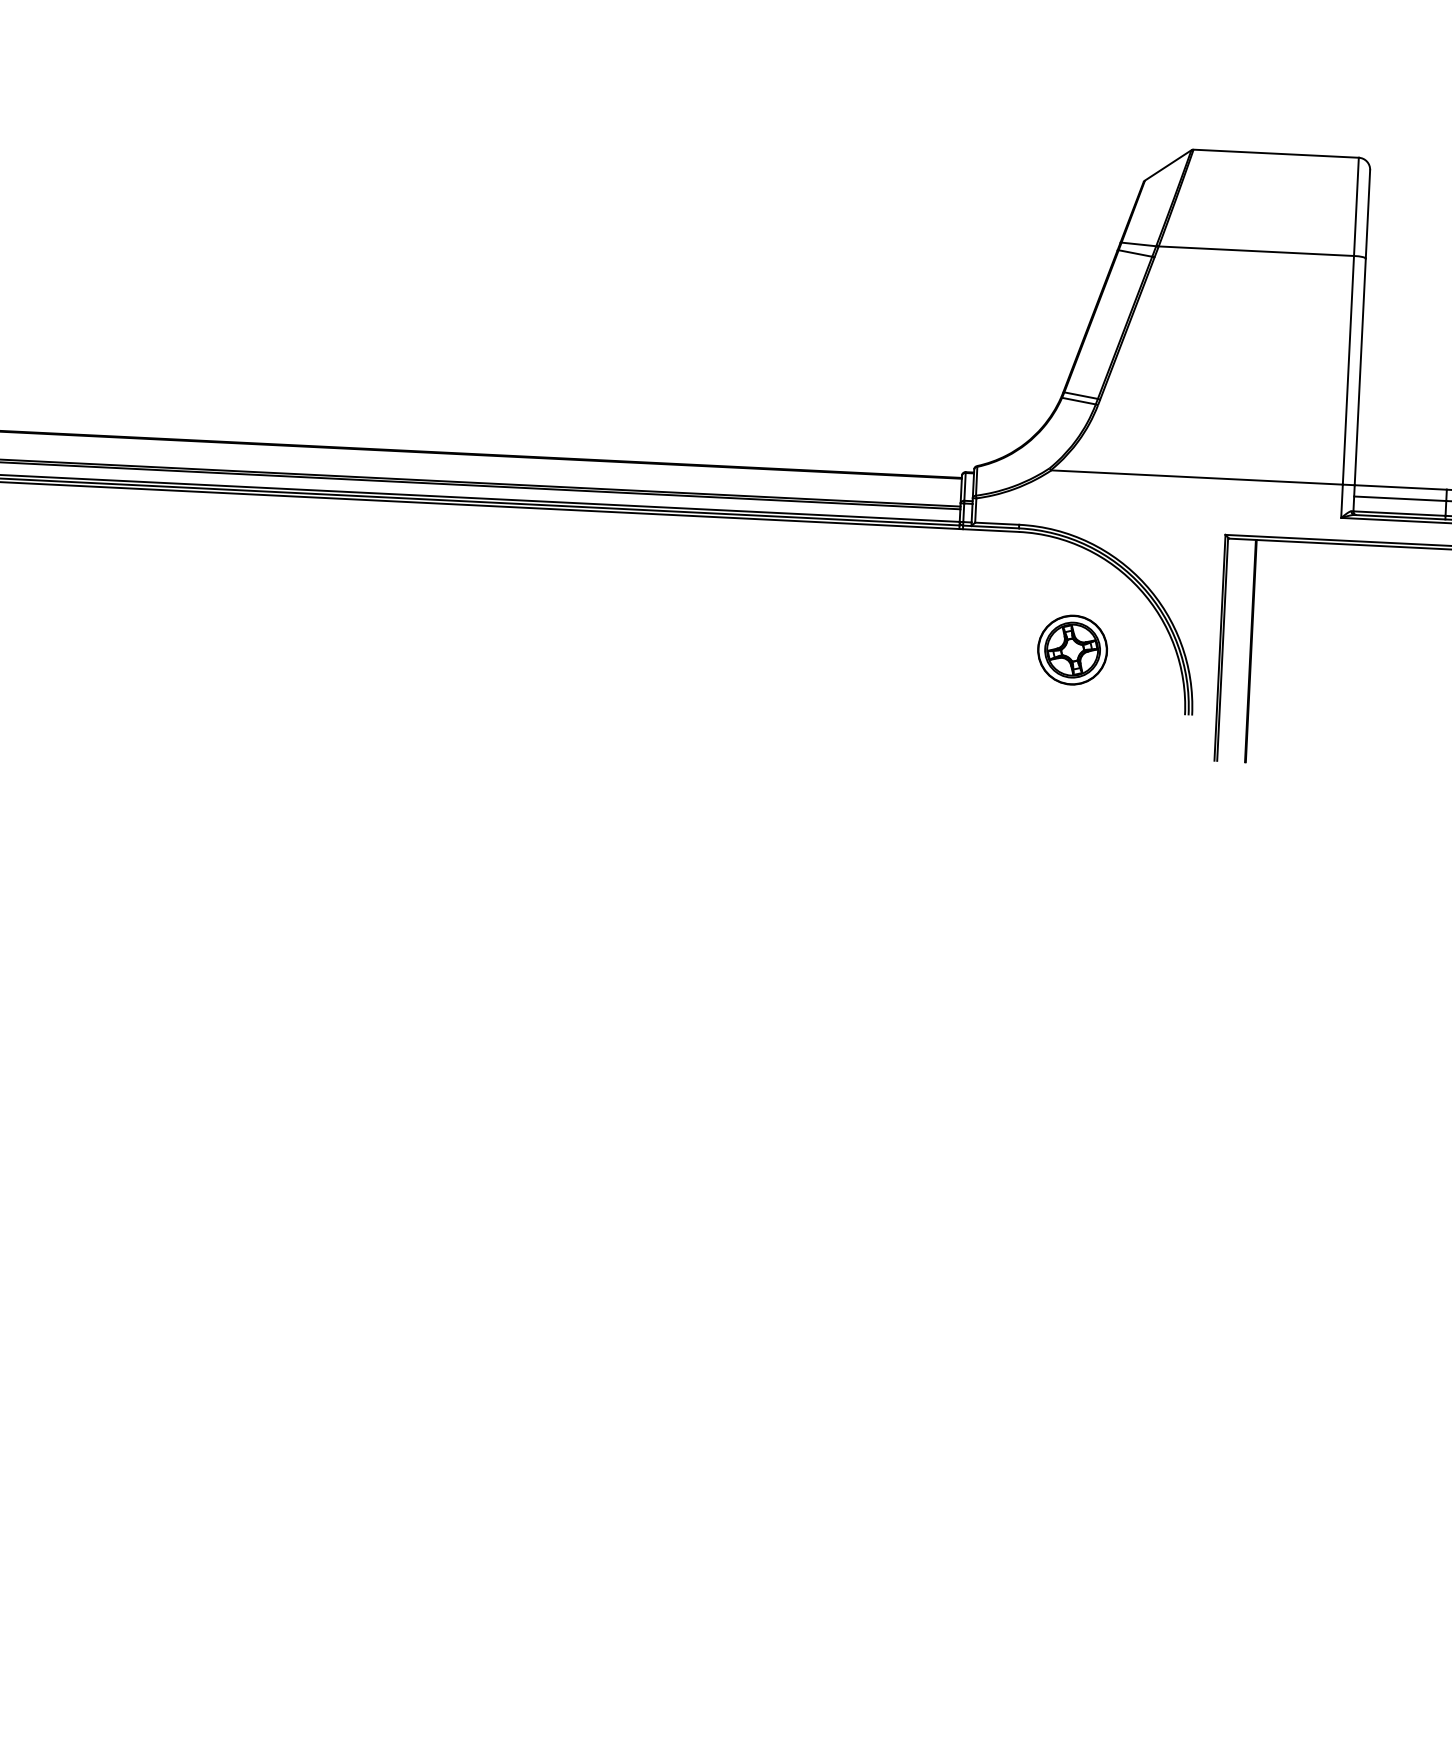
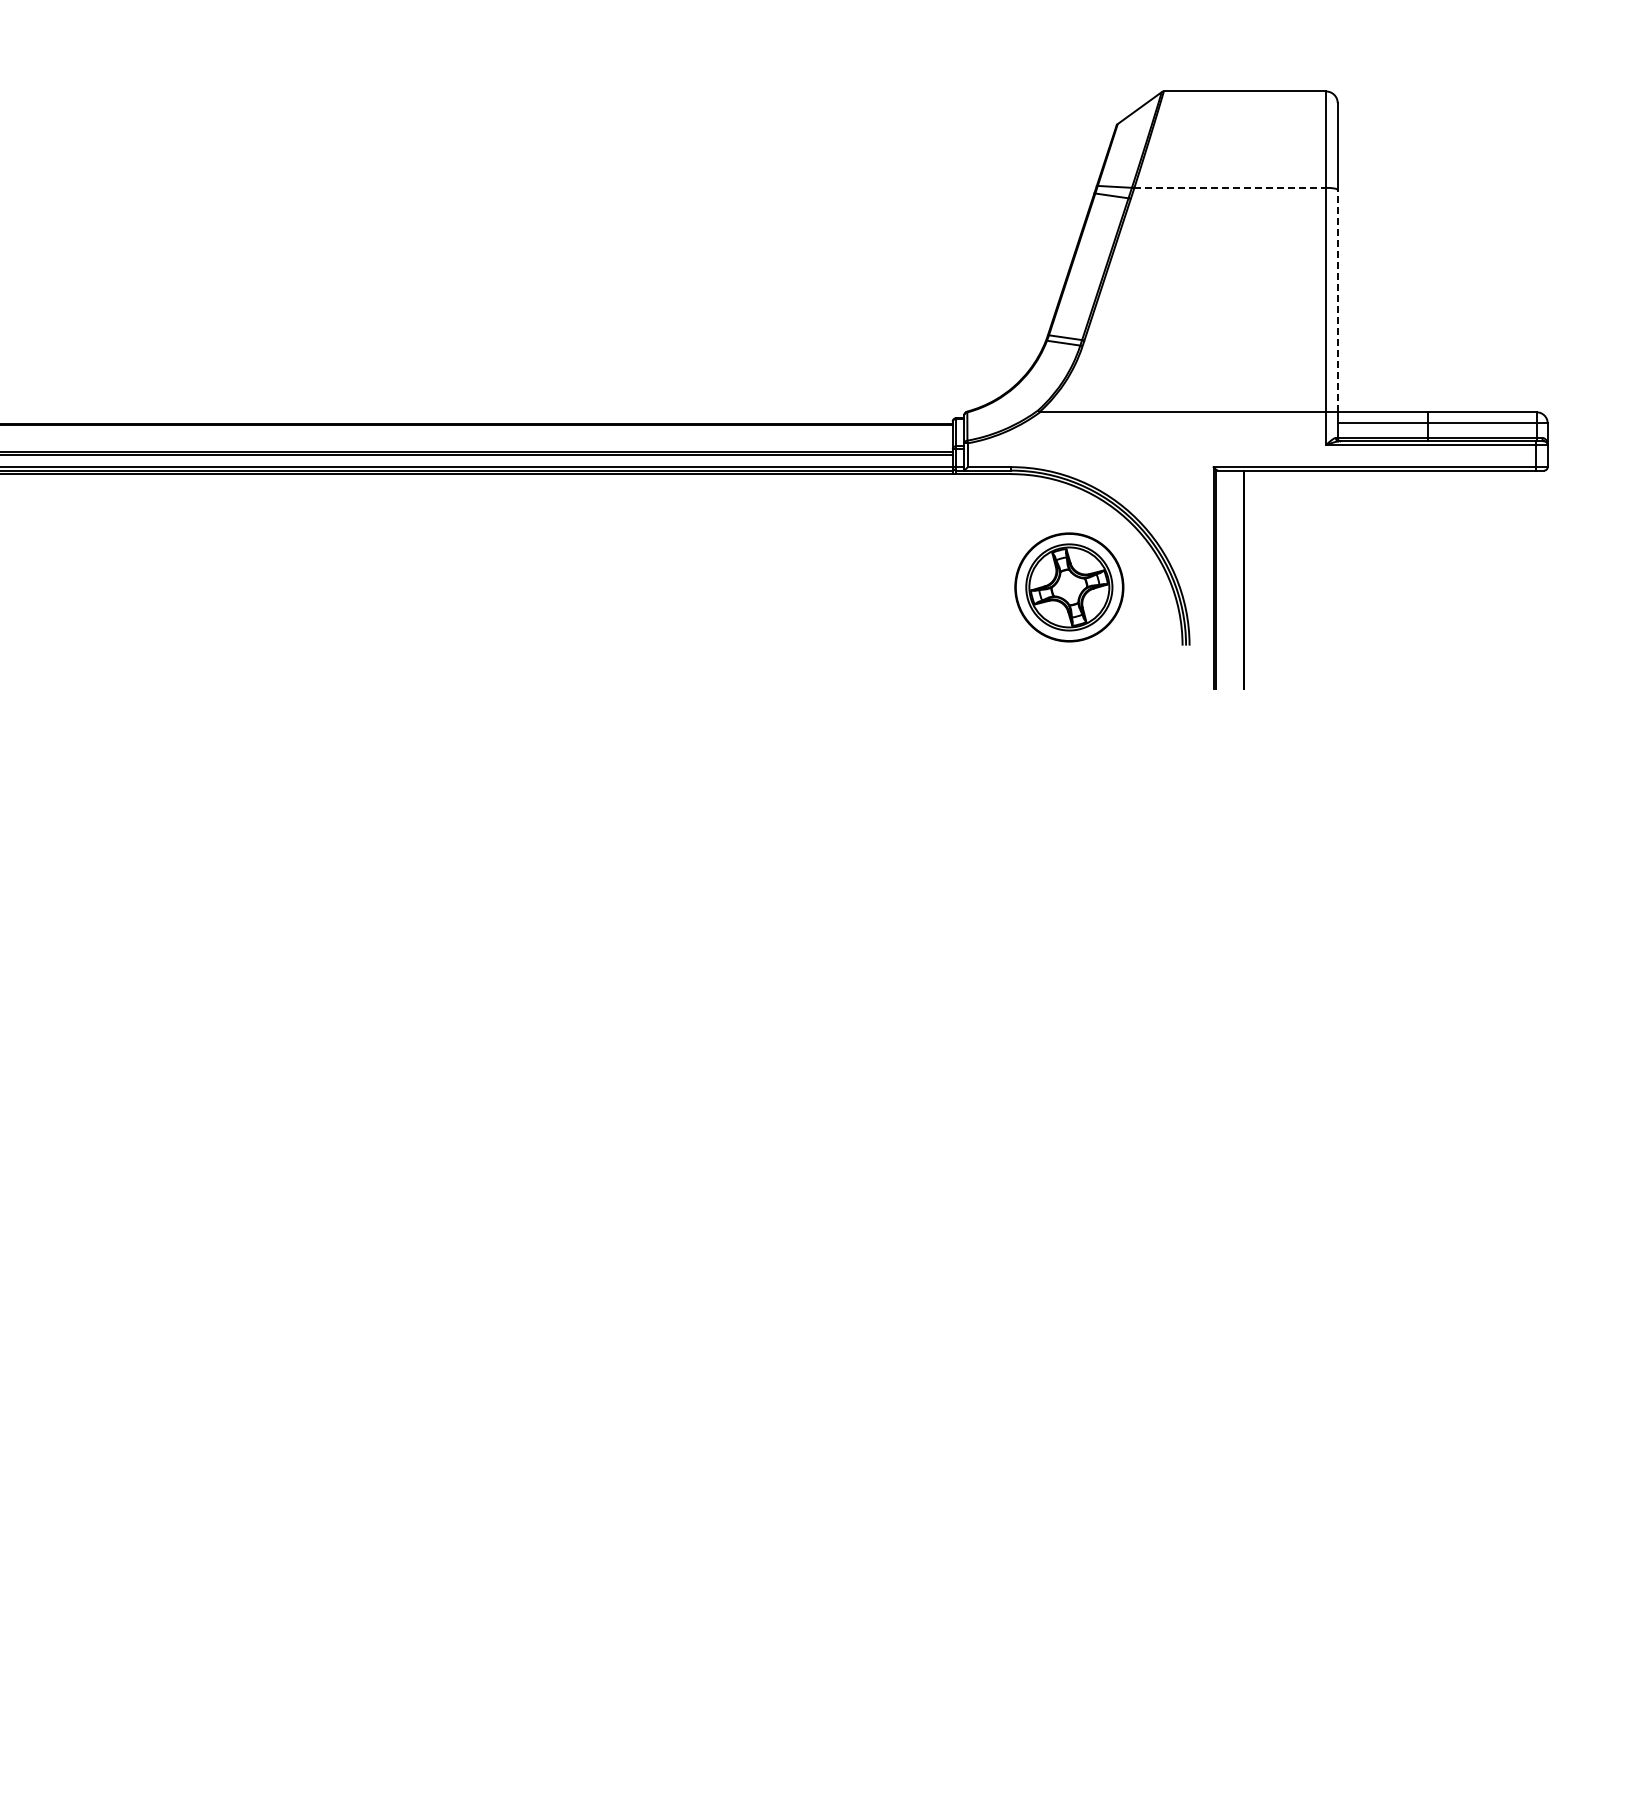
line: (1256, 250) -> (1230, 187), solid -> dashed
line: (1360, 371) -> (1337, 300), solid -> dashed
part: (1072, 649) -> (1069, 586), size x1.6

